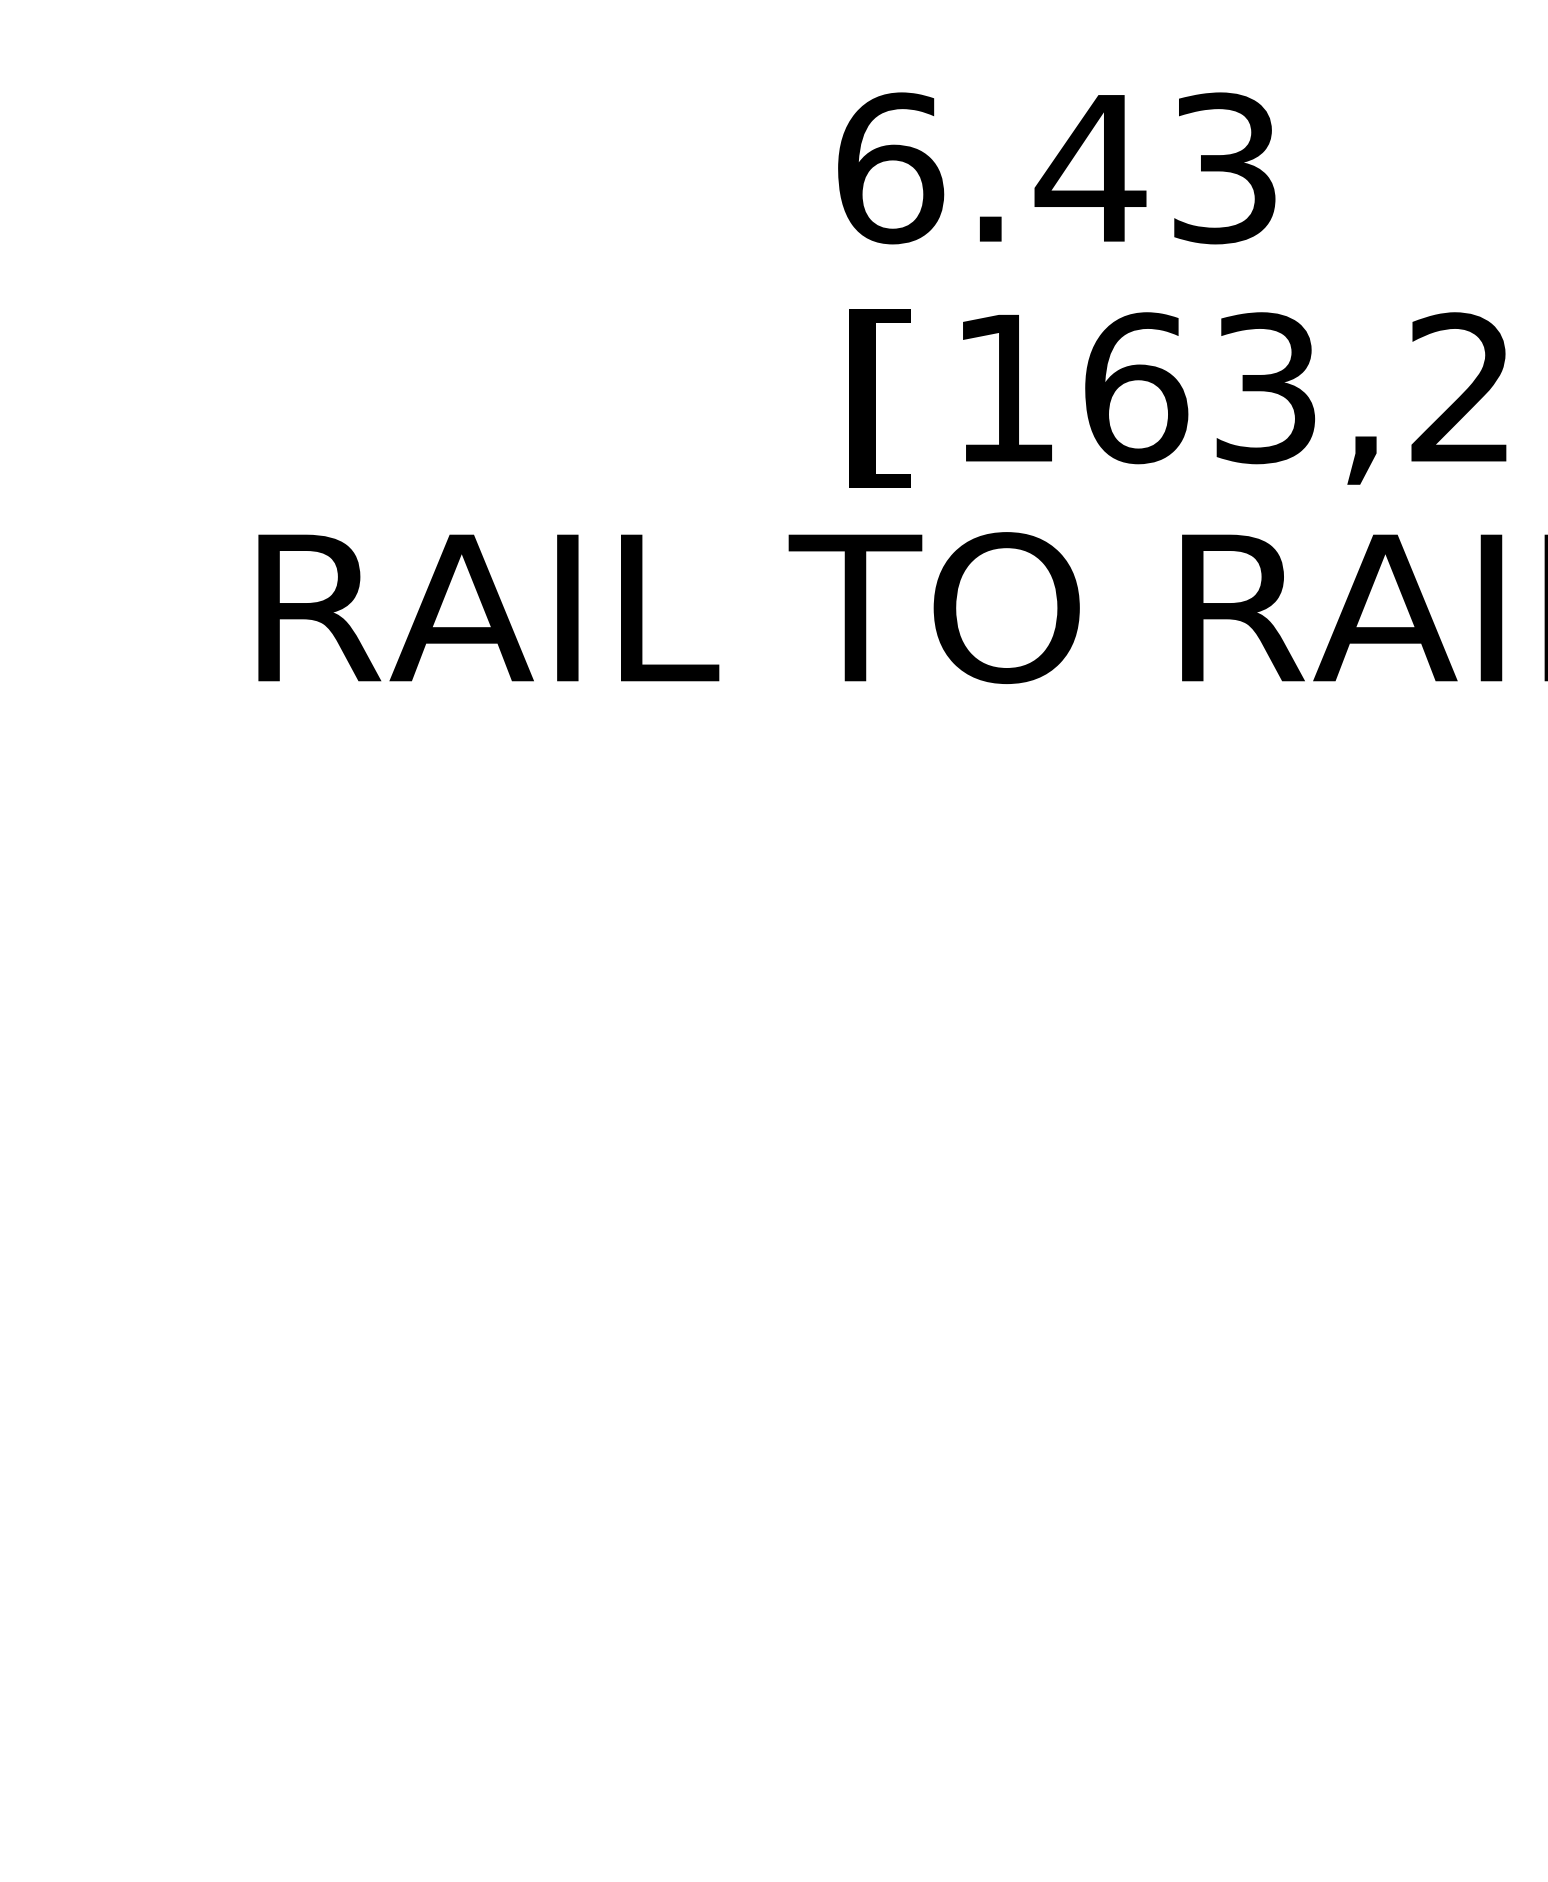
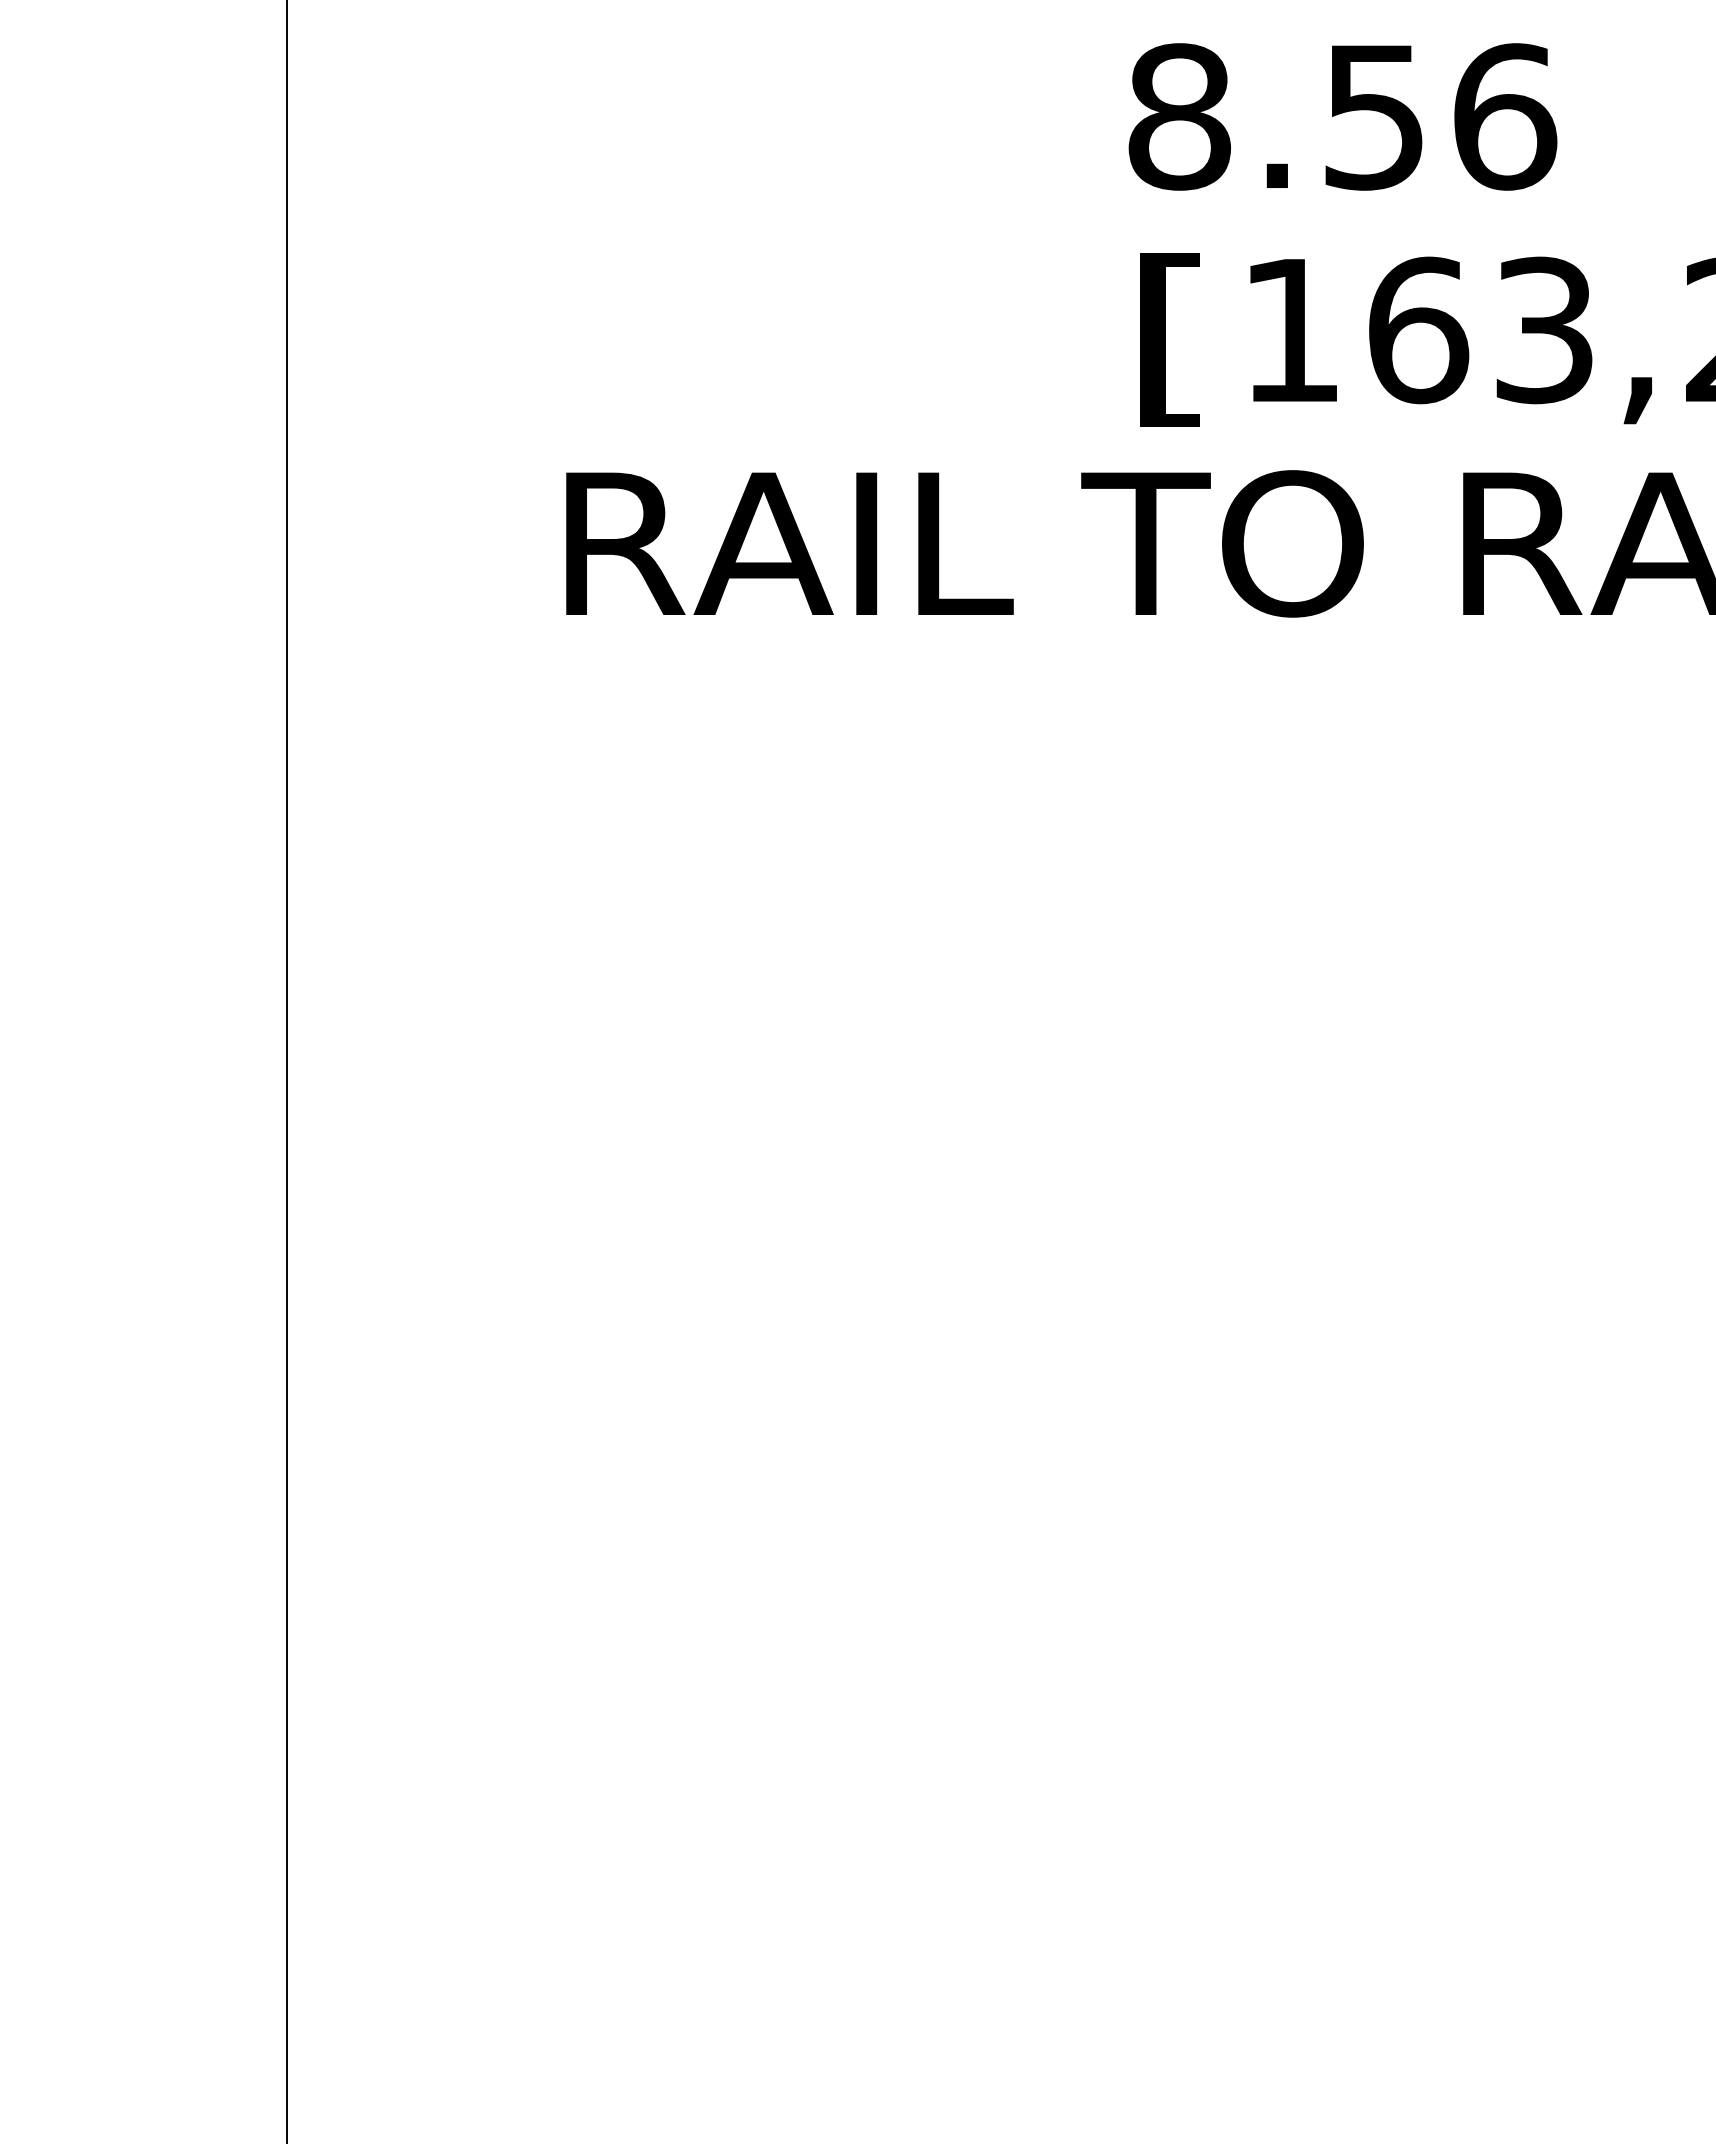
text: (1057, 167) -> (1342, 116), 6.43 -> 8.56

